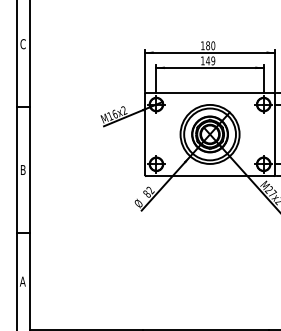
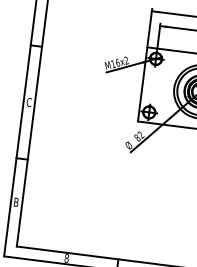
text: (22, 169) -> (28, 101), B -> C
text: (22, 281) -> (16, 202), A -> B

